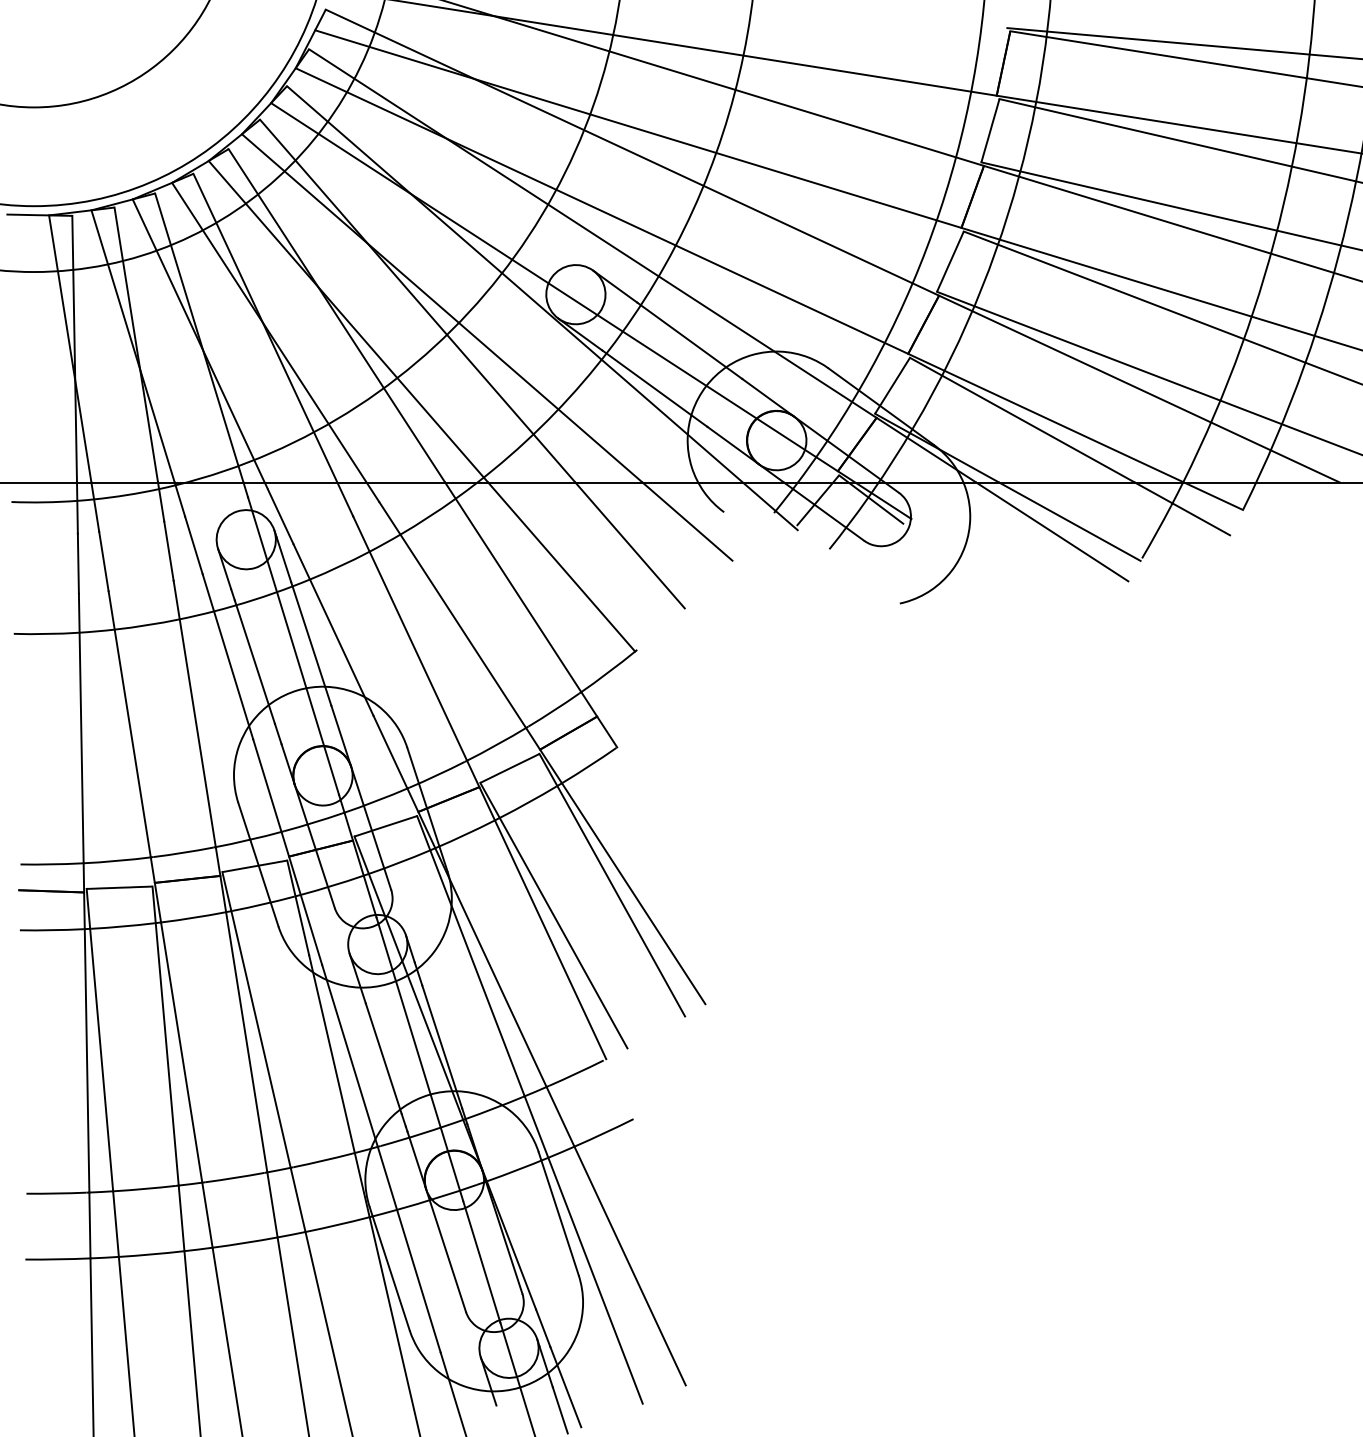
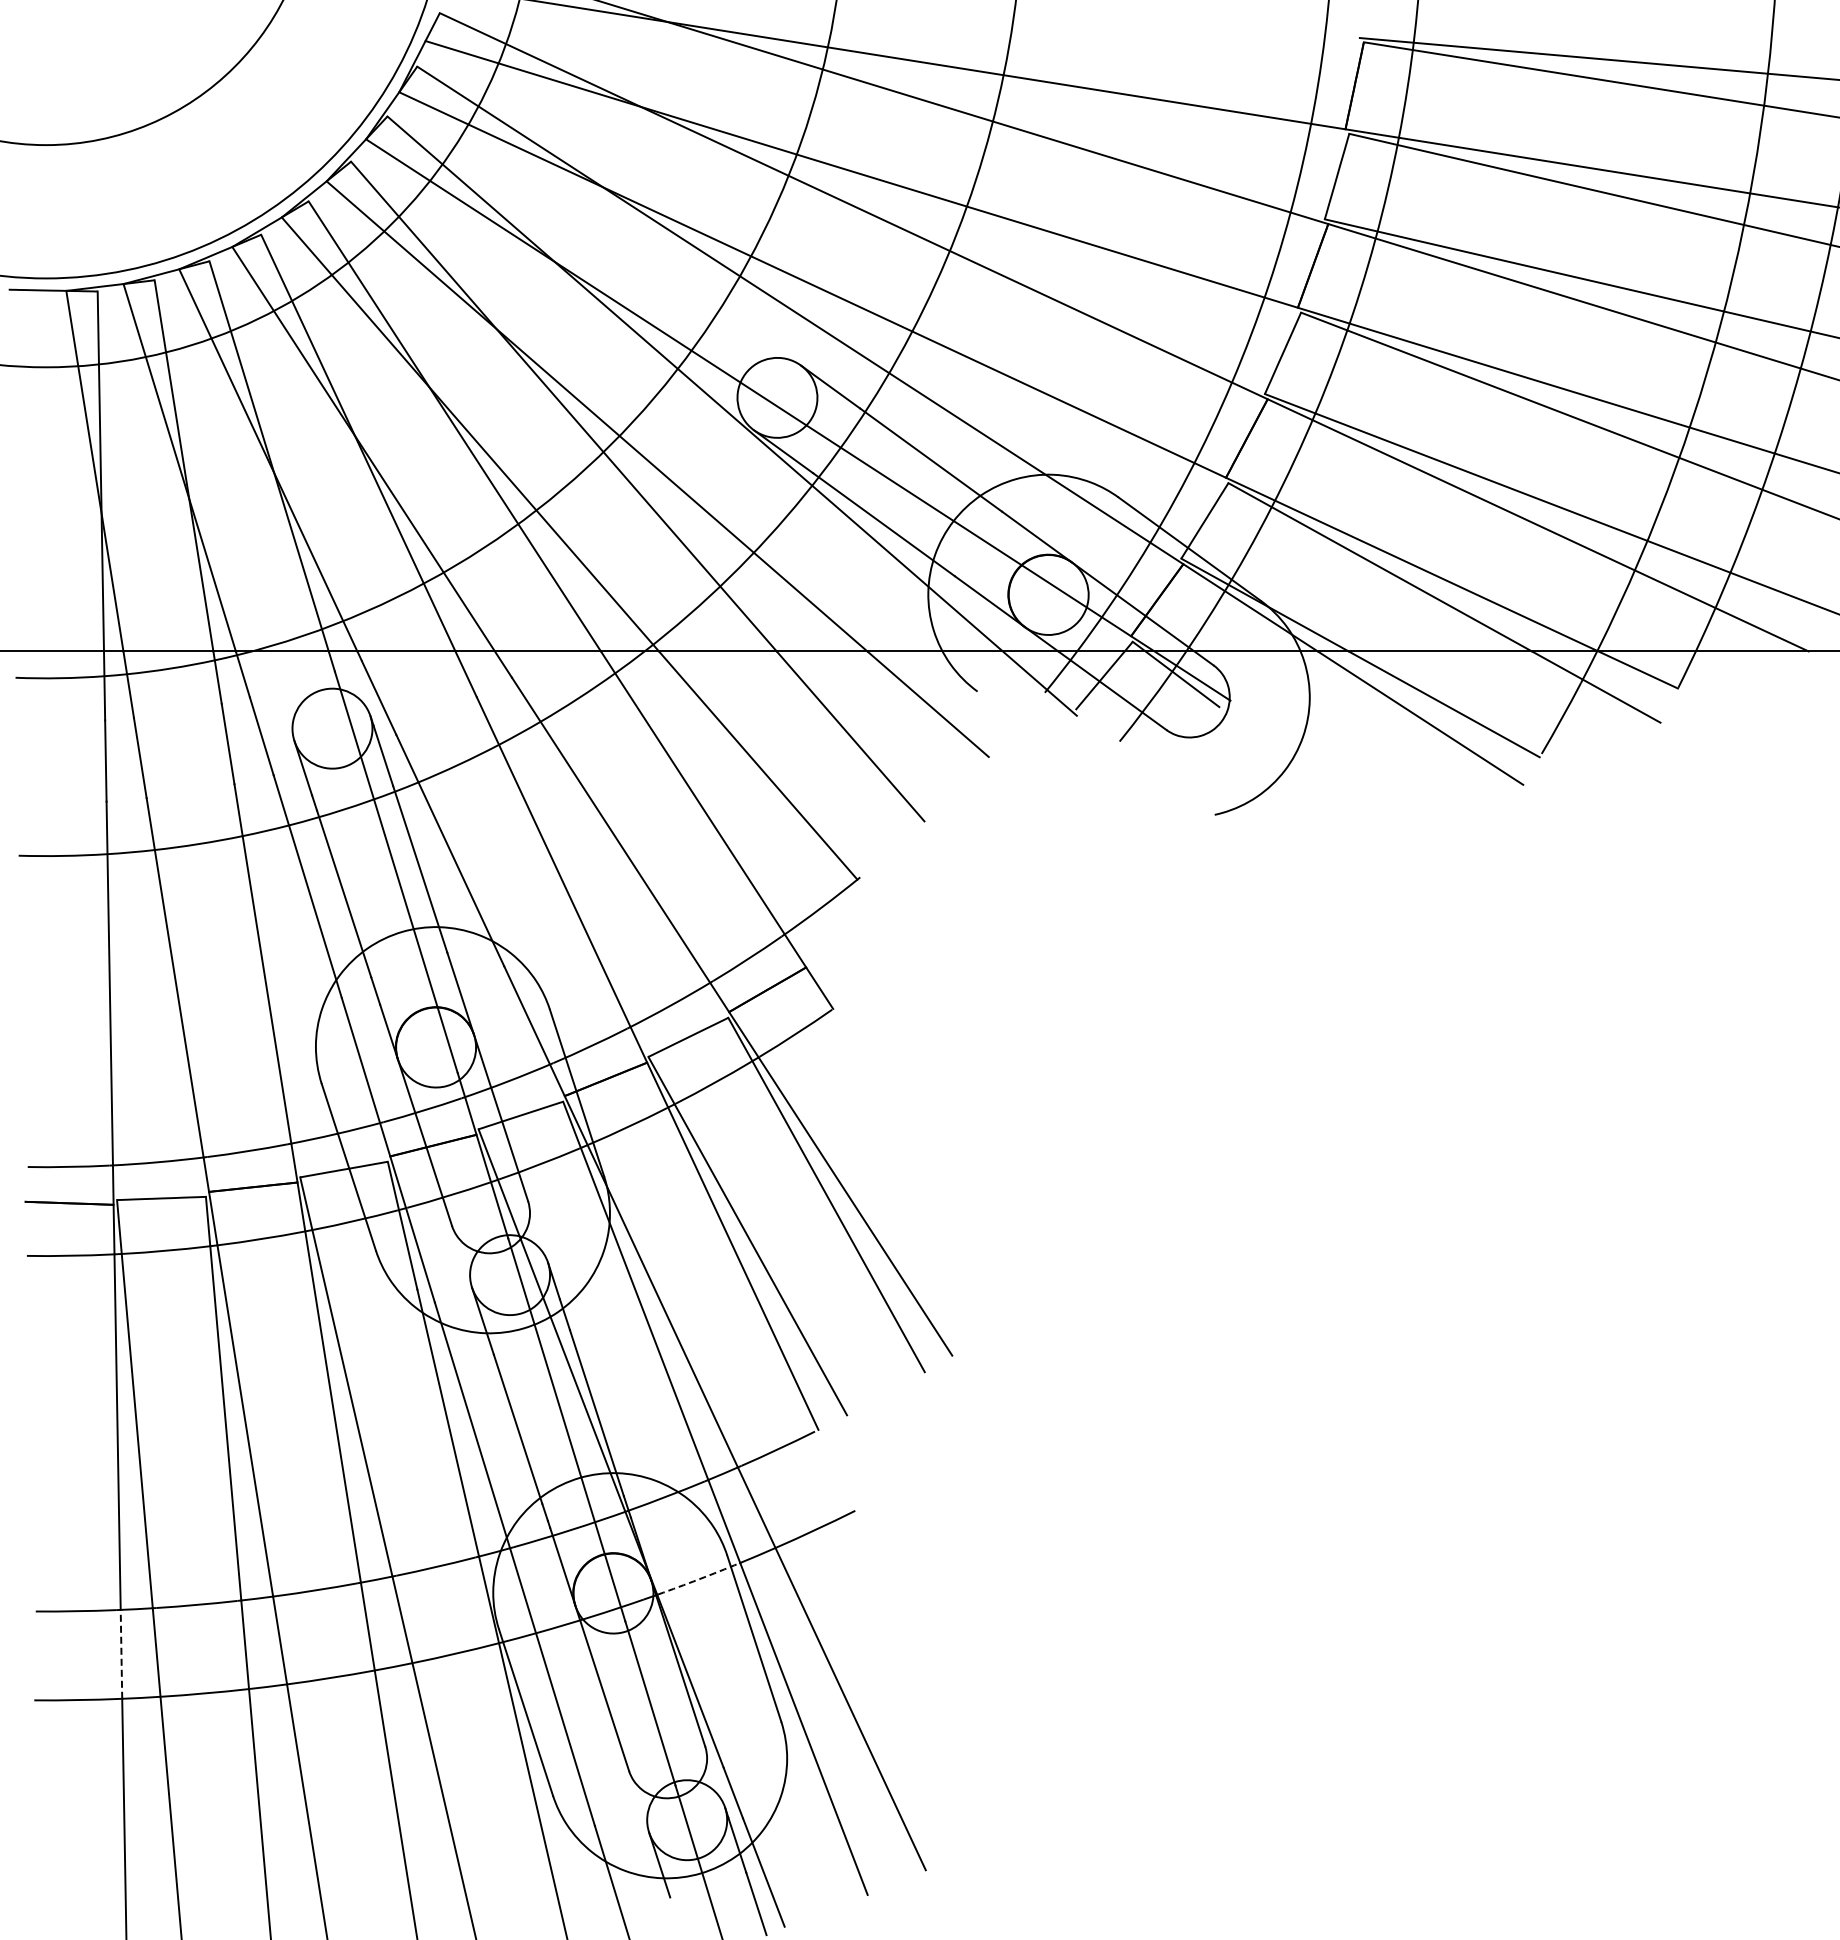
arc: (517, 1170) -> (698, 1579), solid -> dashed
line: (89, 1224) -> (121, 1653), solid -> dashed

